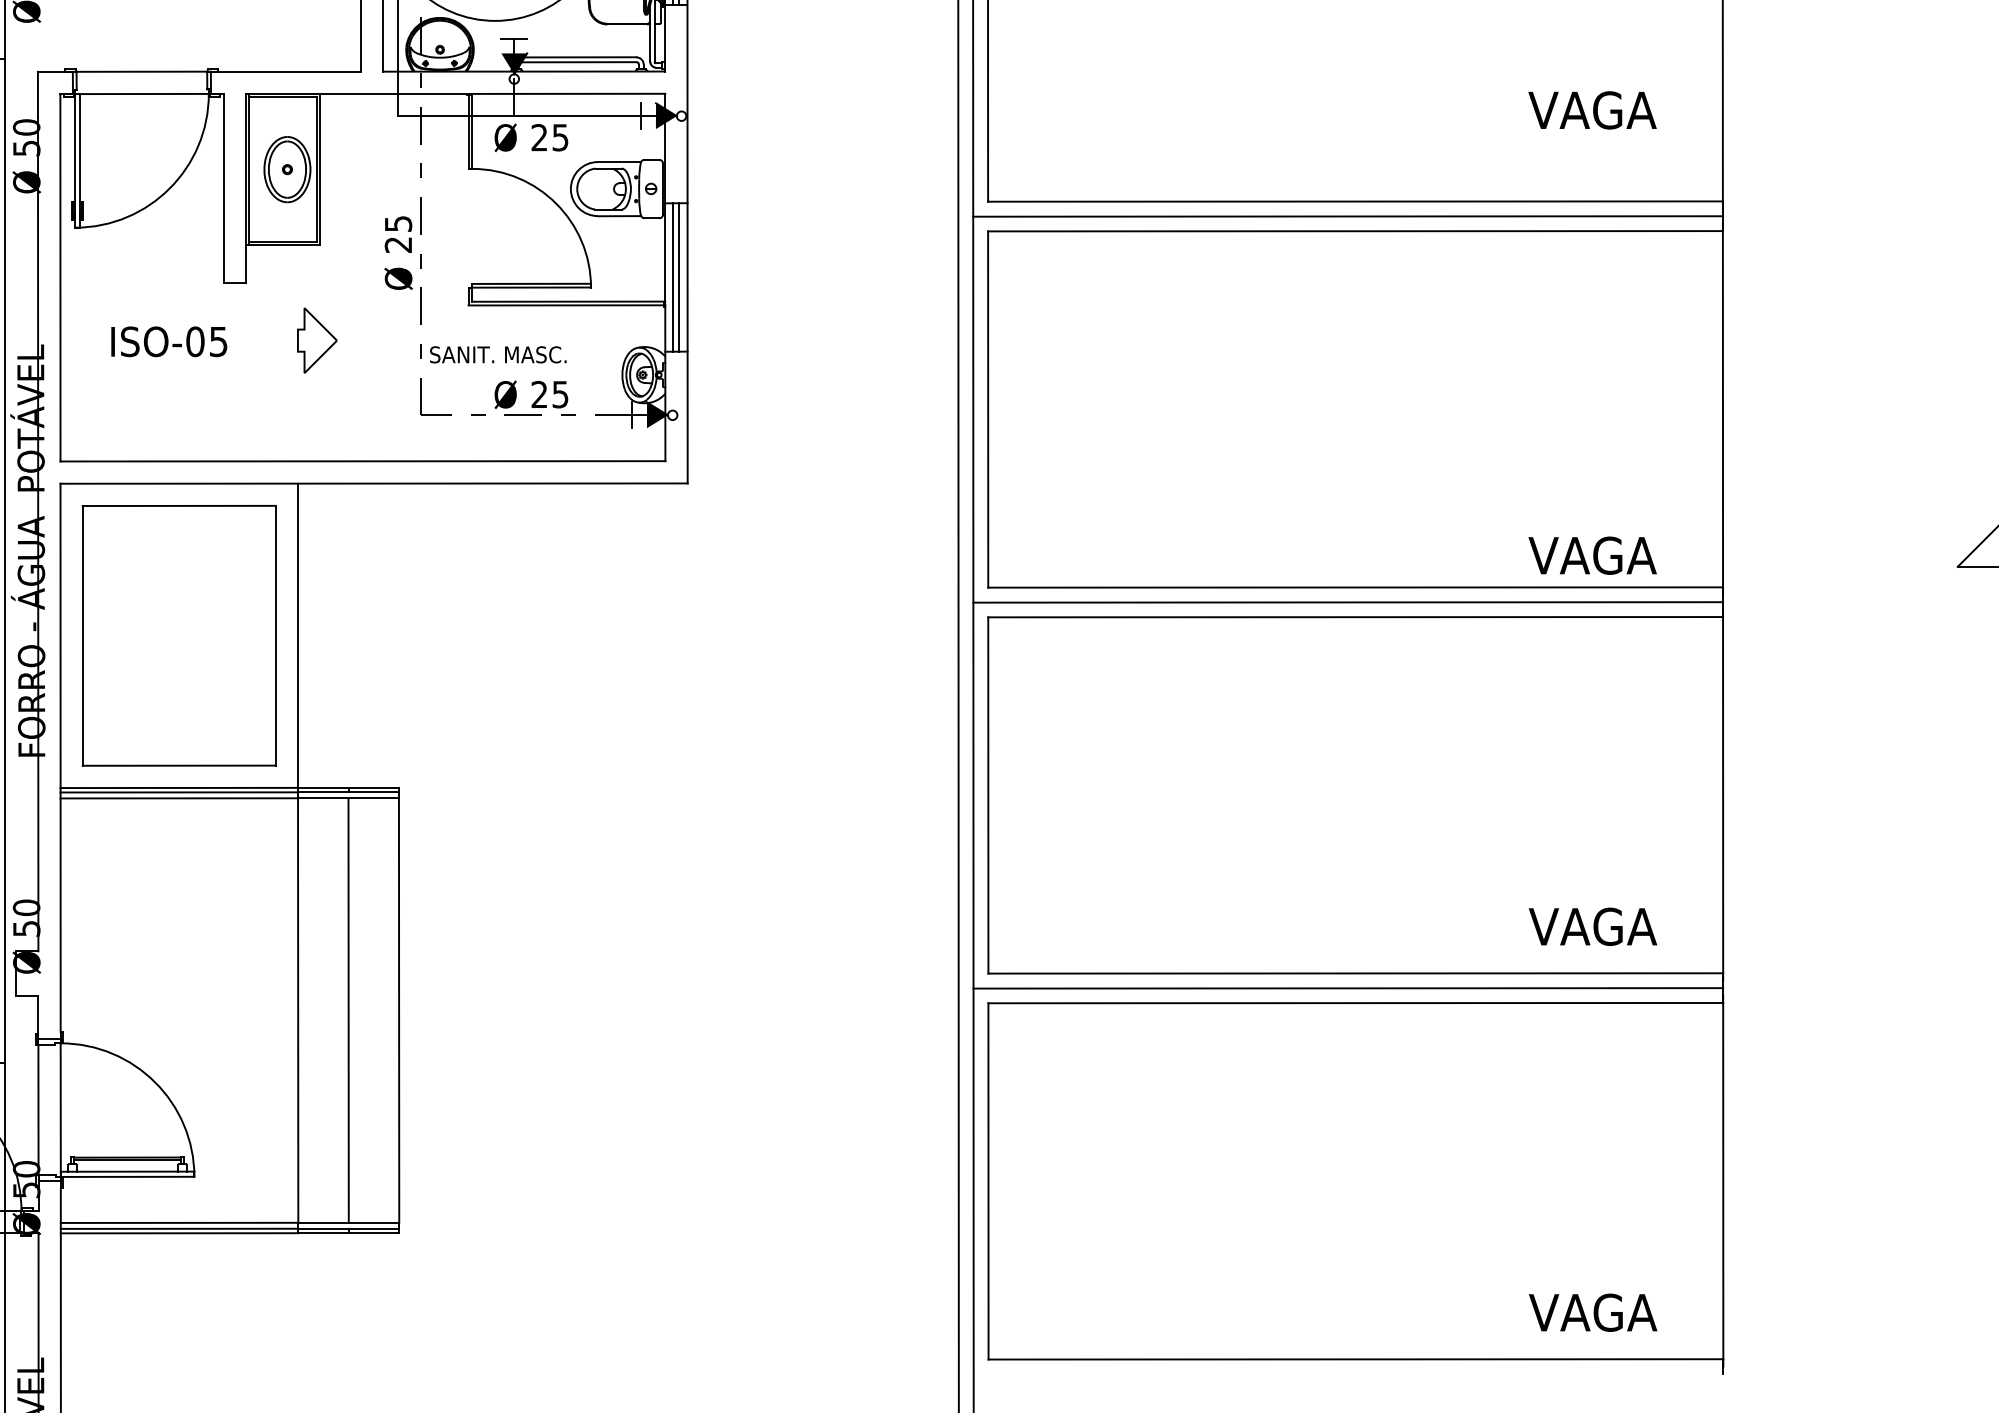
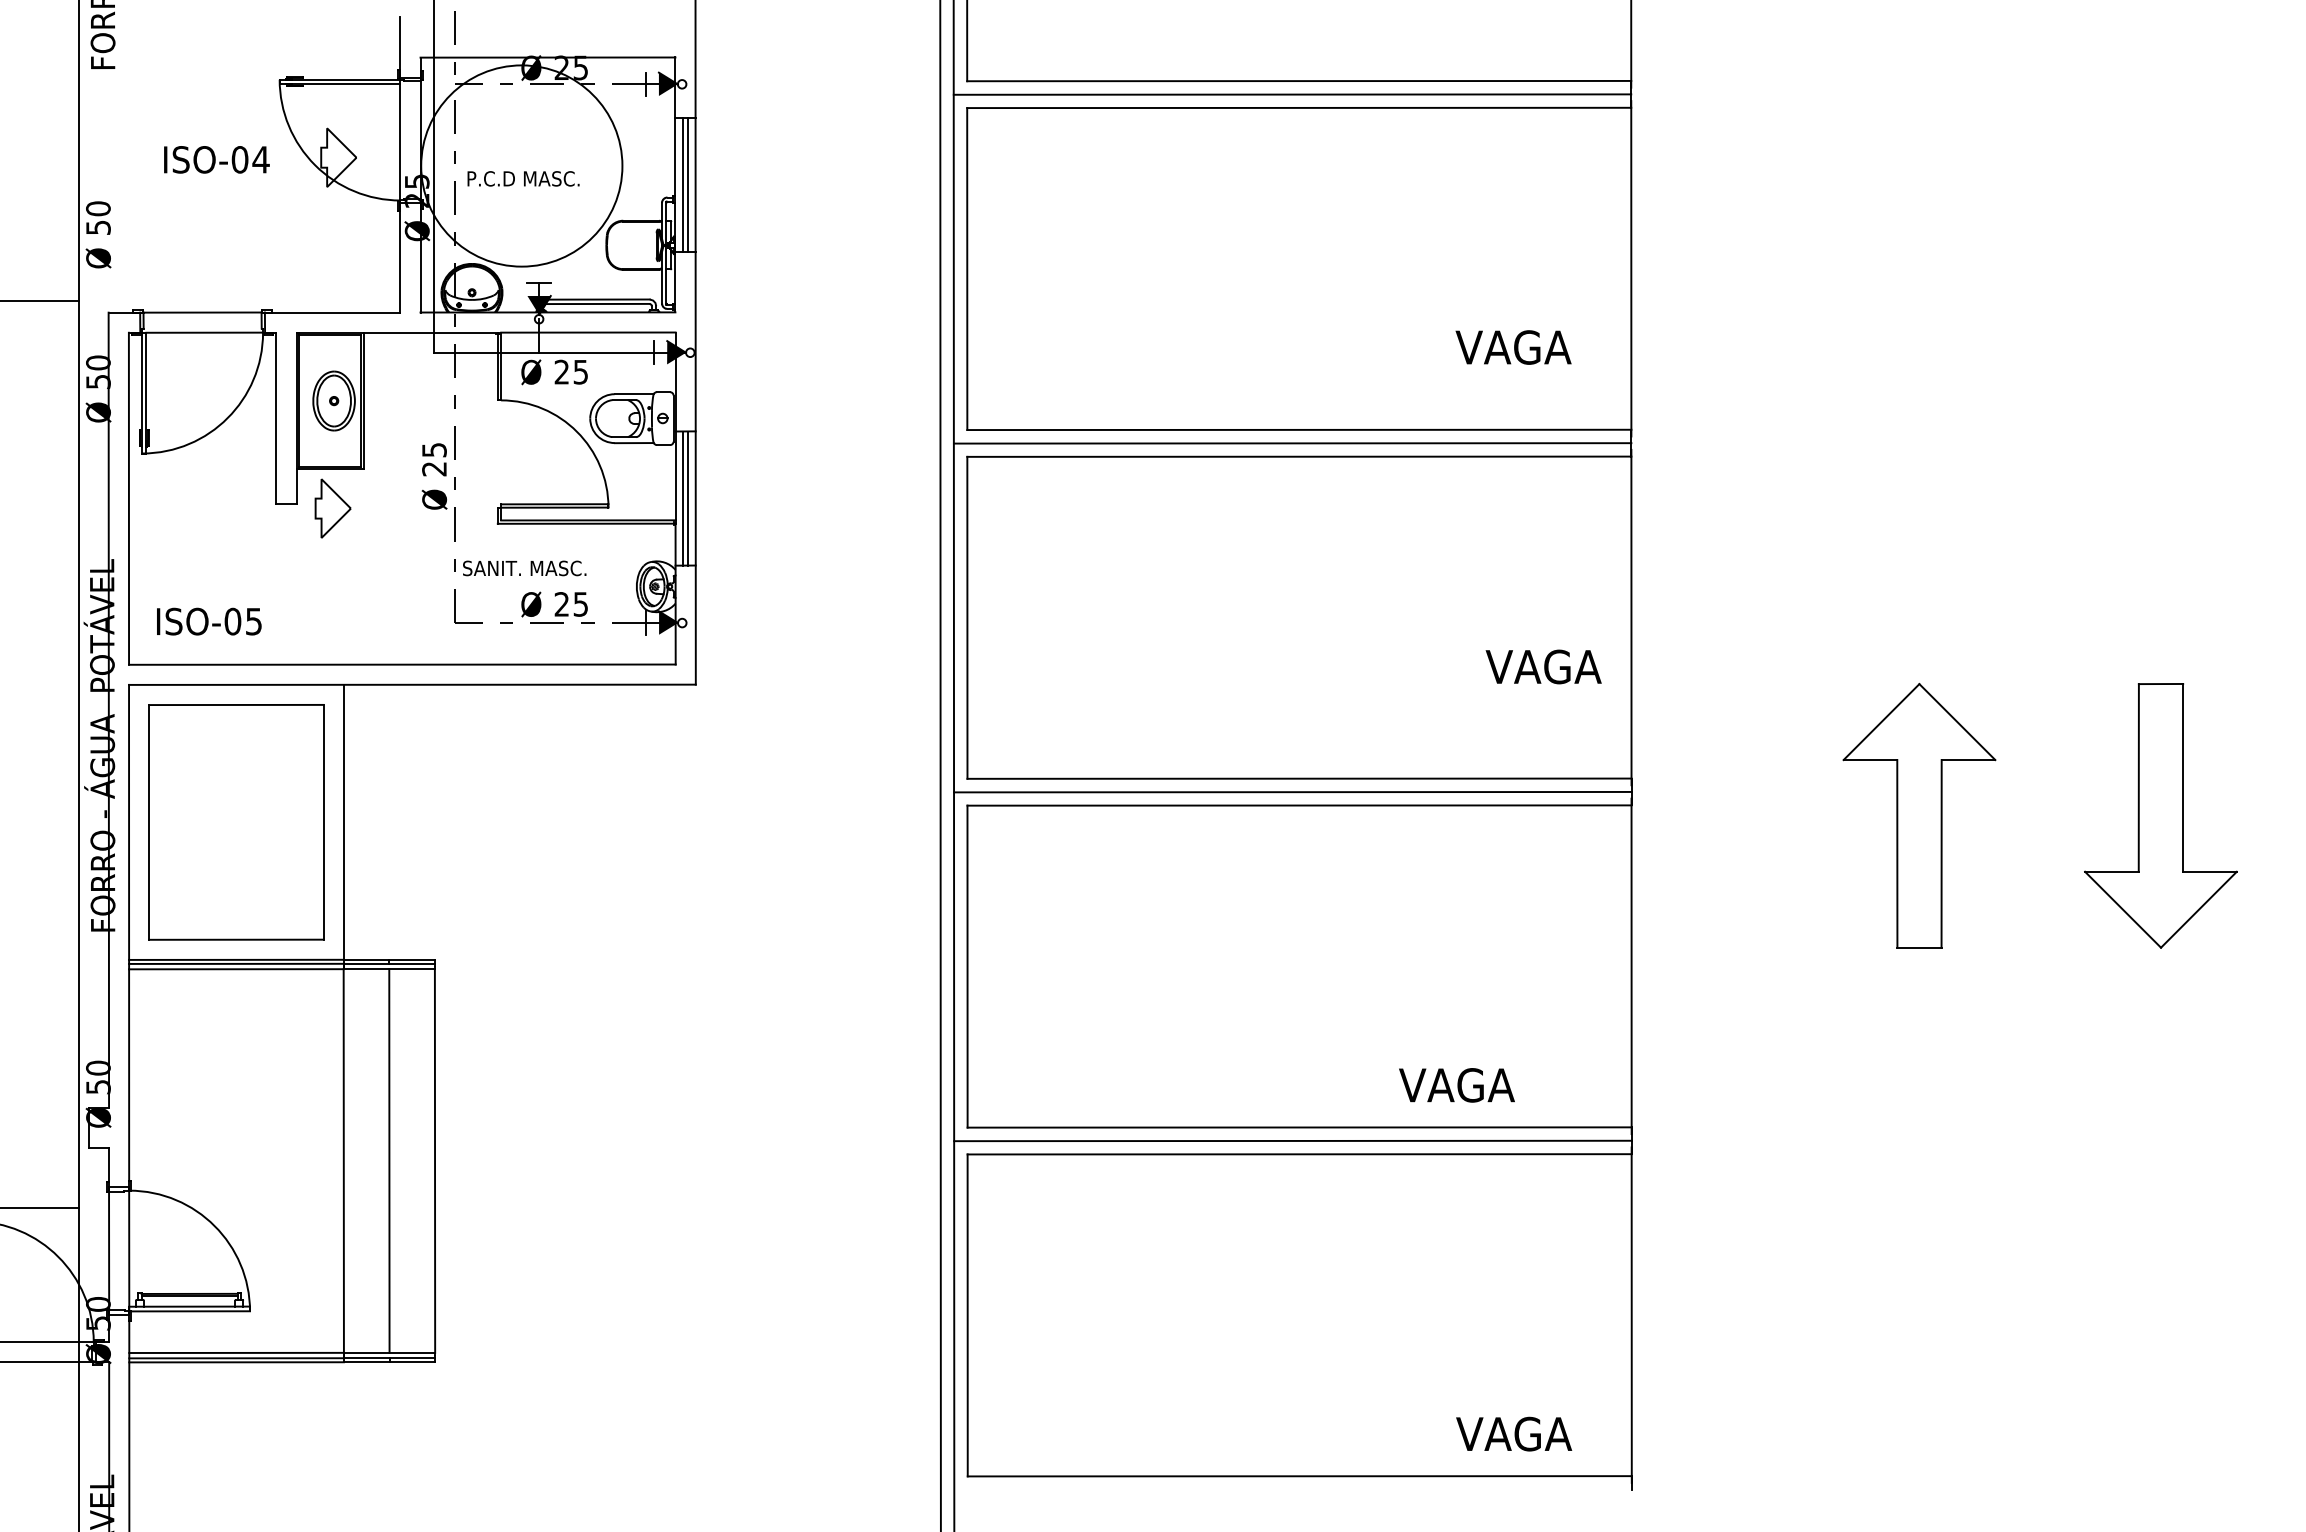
part: (316, 340) -> (332, 508), moved
text: (169, 341) -> (209, 621), moved
text: (1592, 555) -> (1543, 666), moved
text: (1592, 926) -> (1456, 1085), moved

